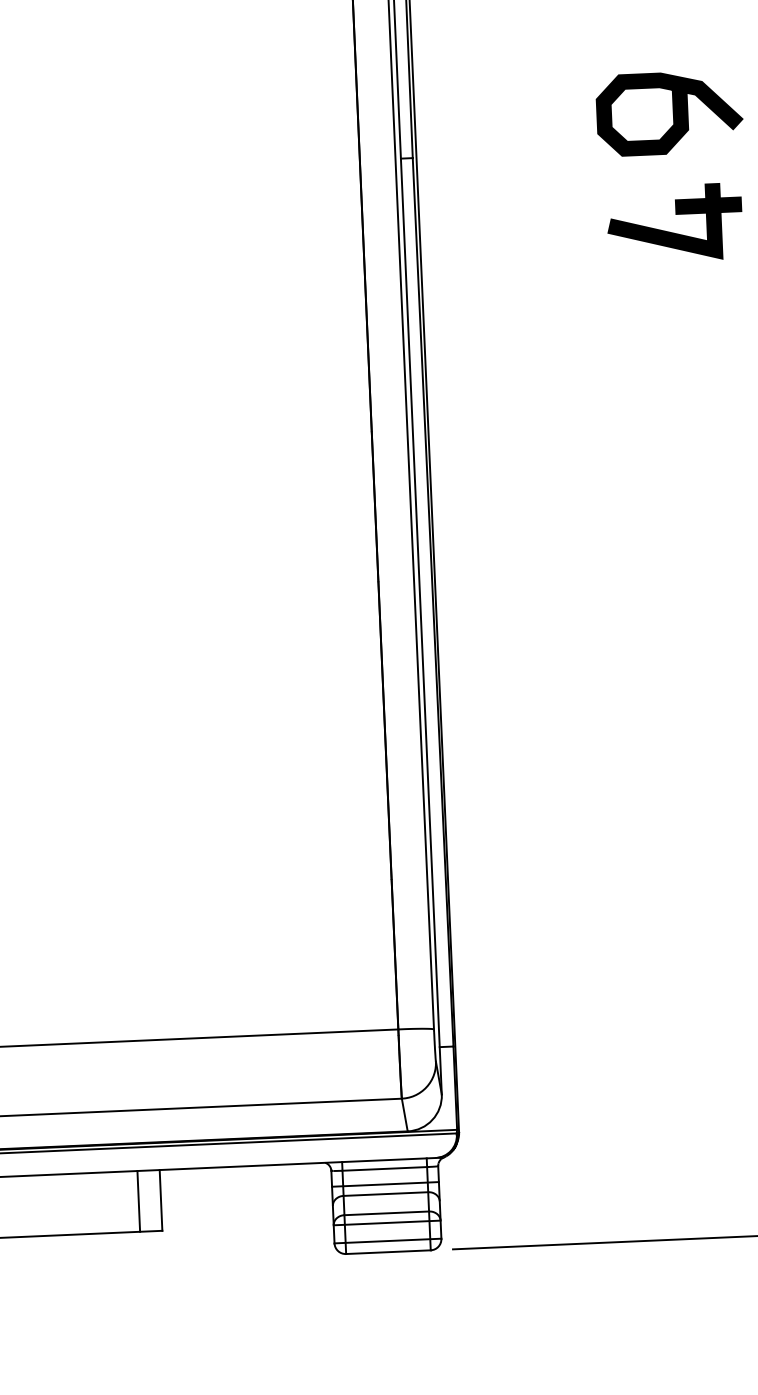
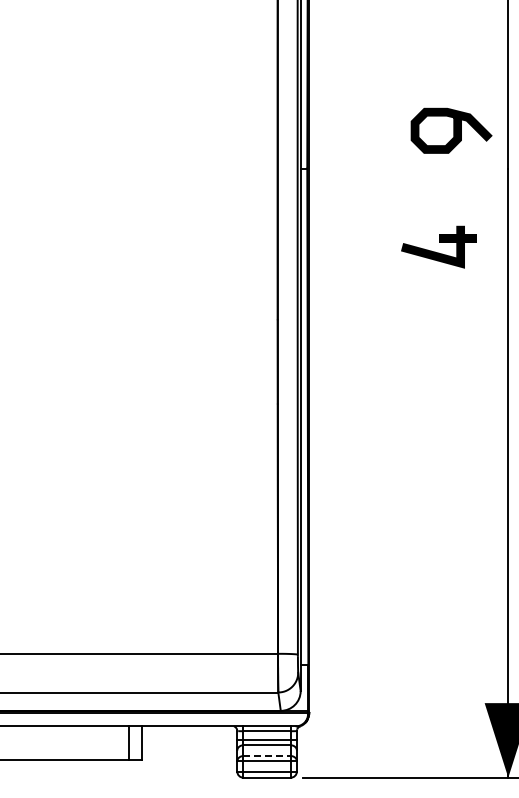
curve: (673, 112) -> (453, 130), moved
part: (674, 222) -> (438, 246), moved
line: (387, 1214) -> (267, 756), solid -> dashed

